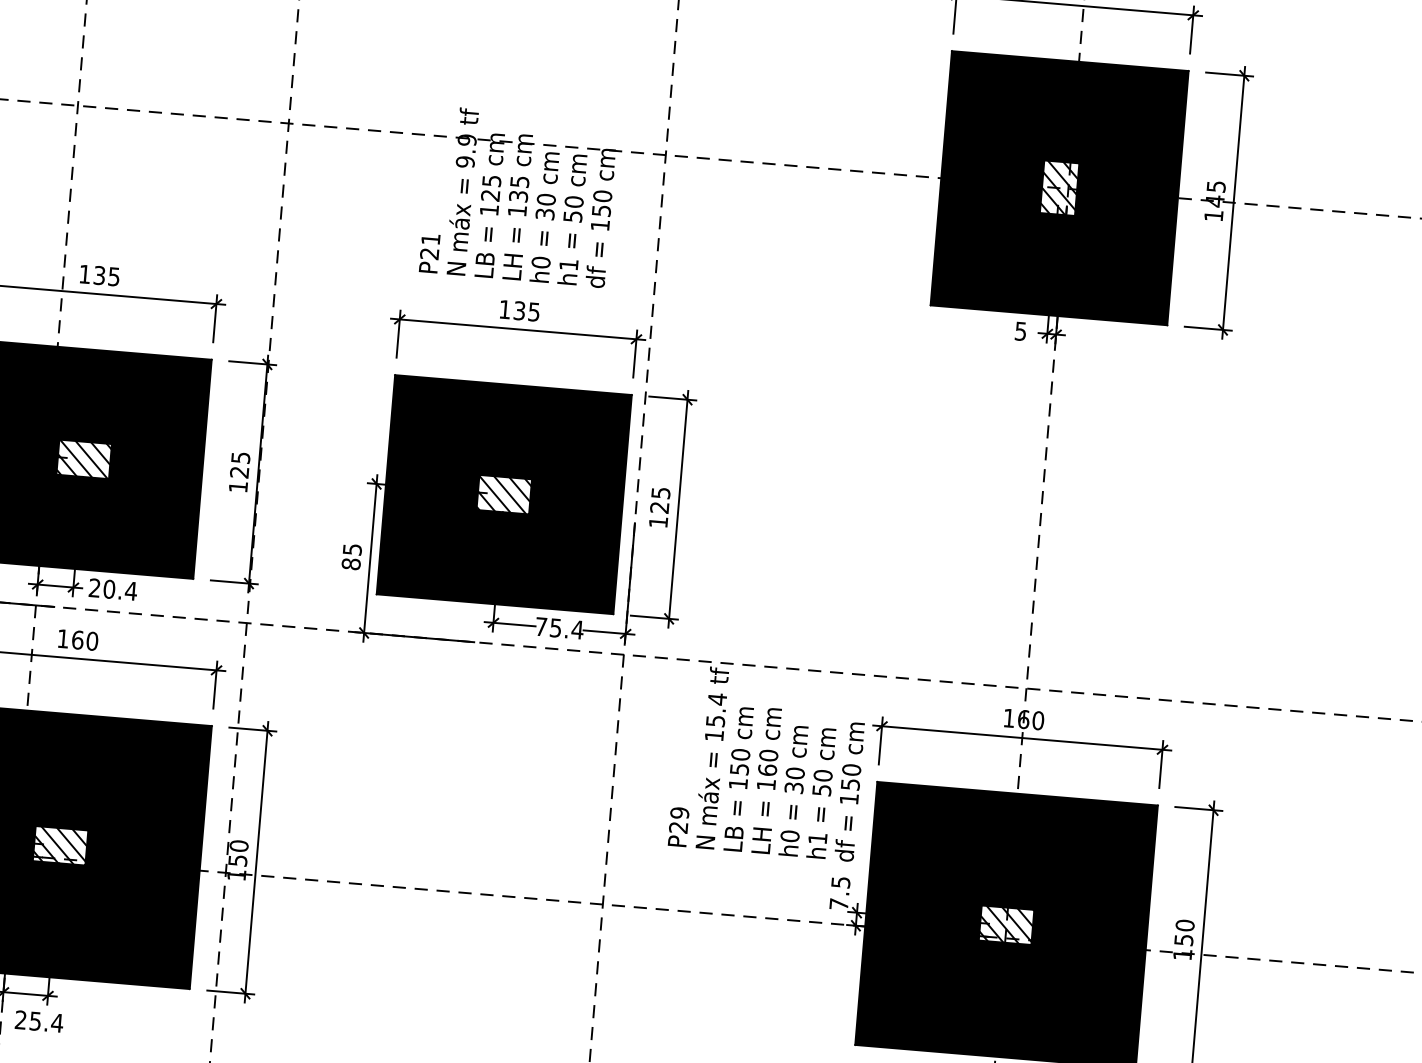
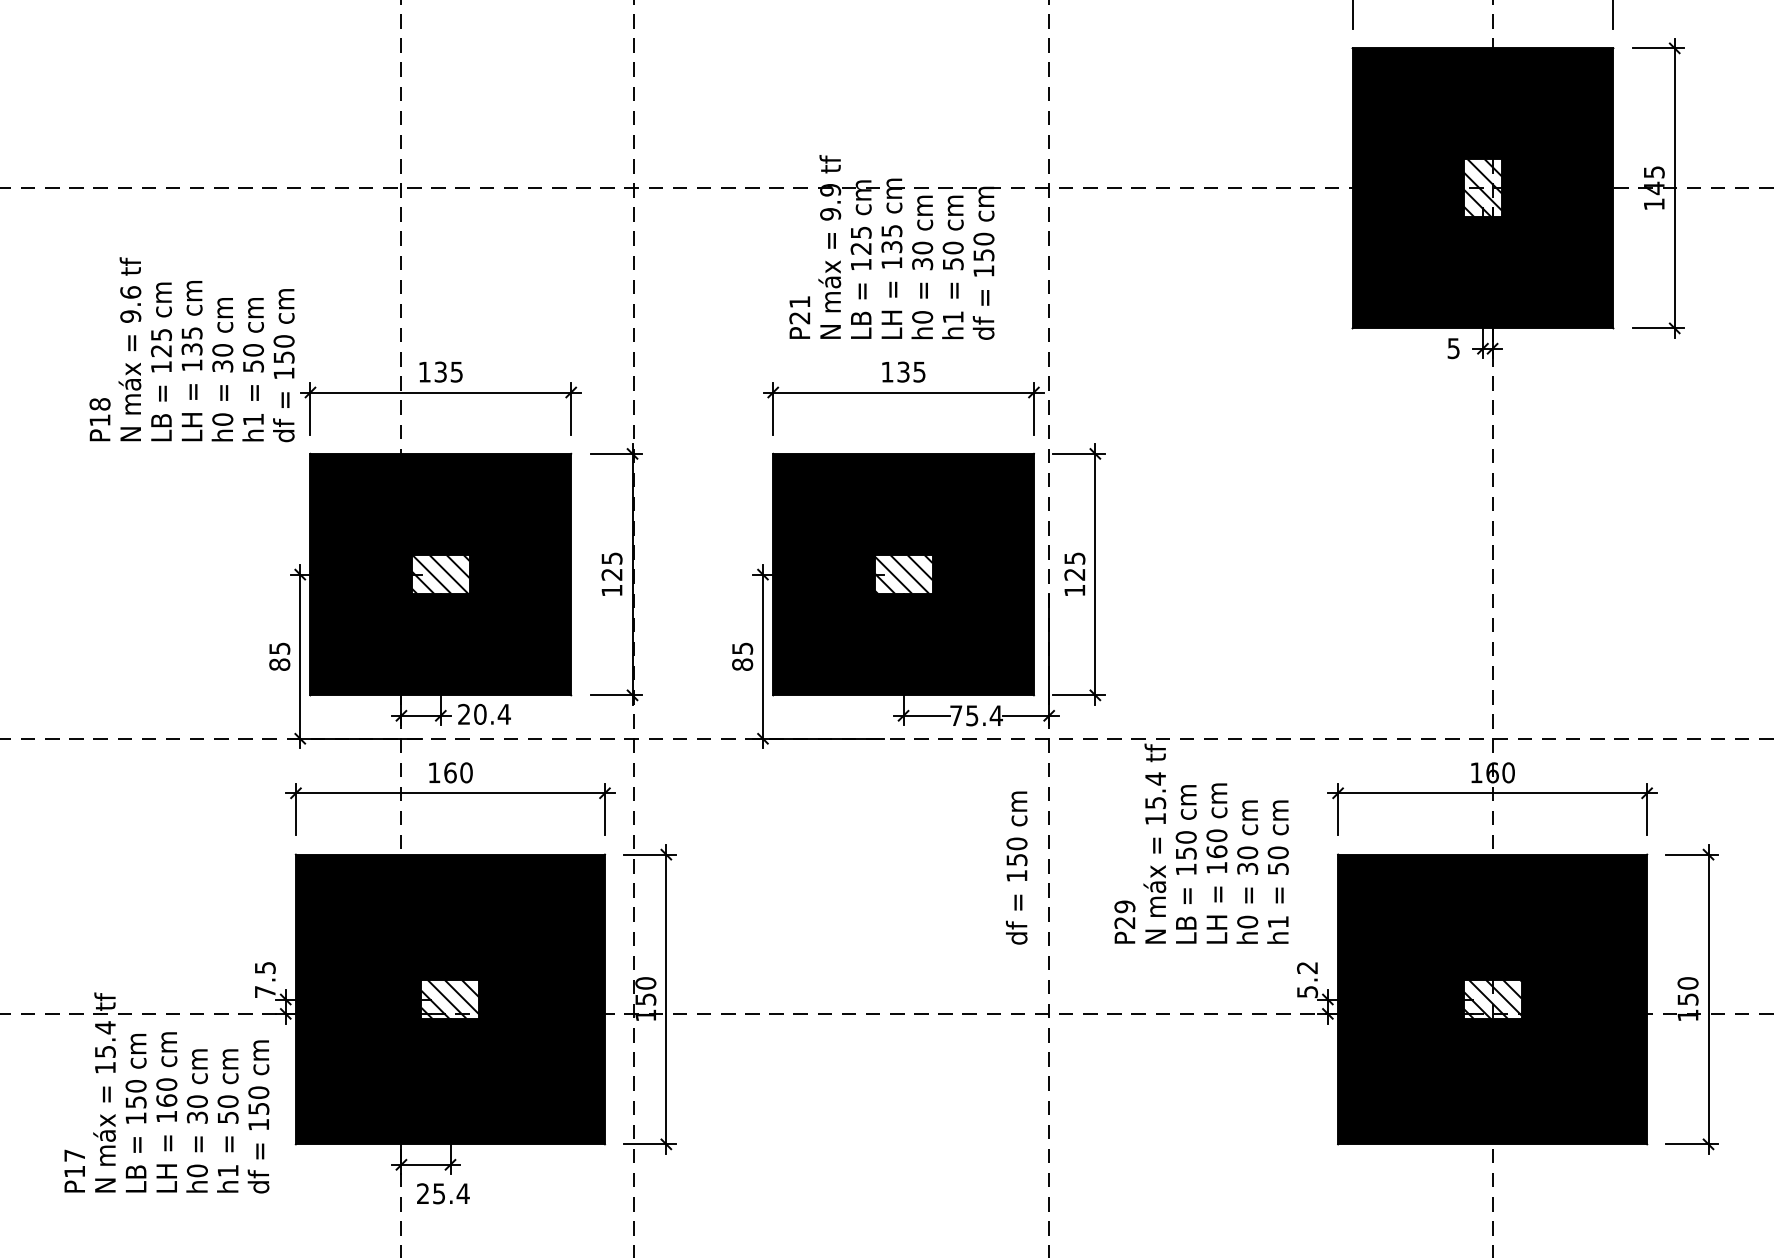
text: (849, 791) -> (1016, 867), moved
text: (839, 893) -> (1307, 980), 7.5 -> 5.2

